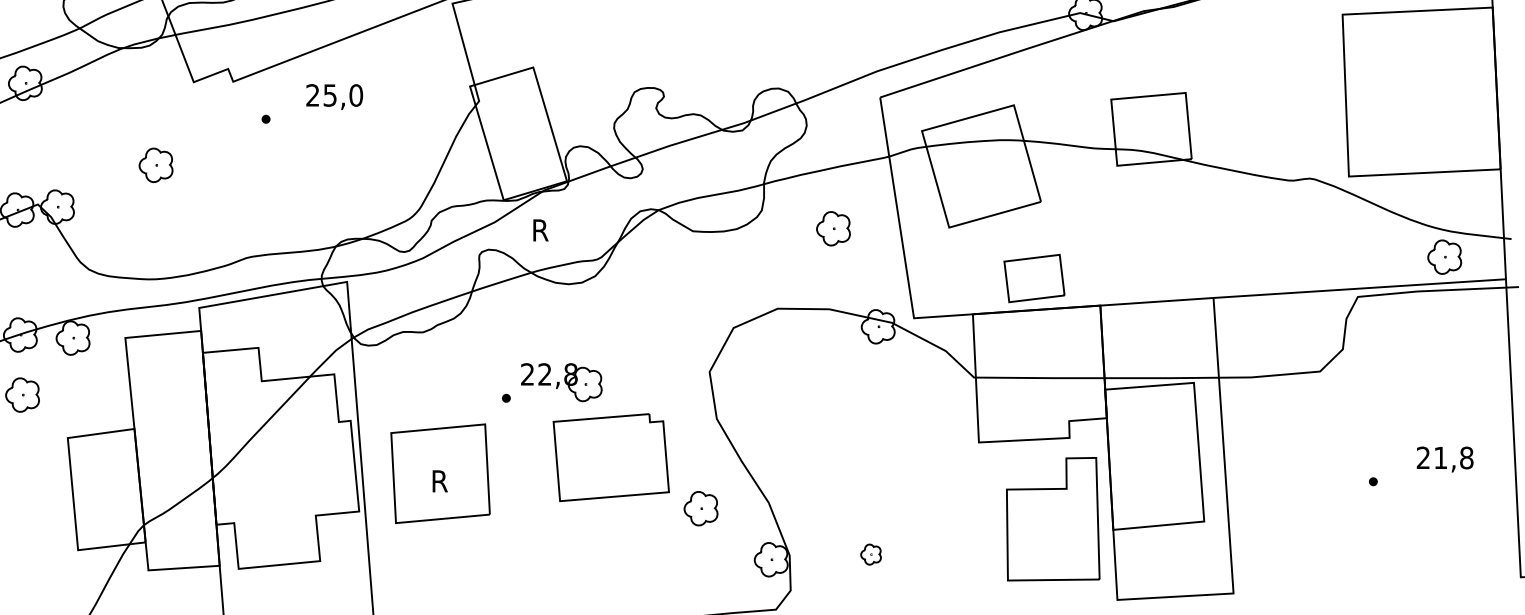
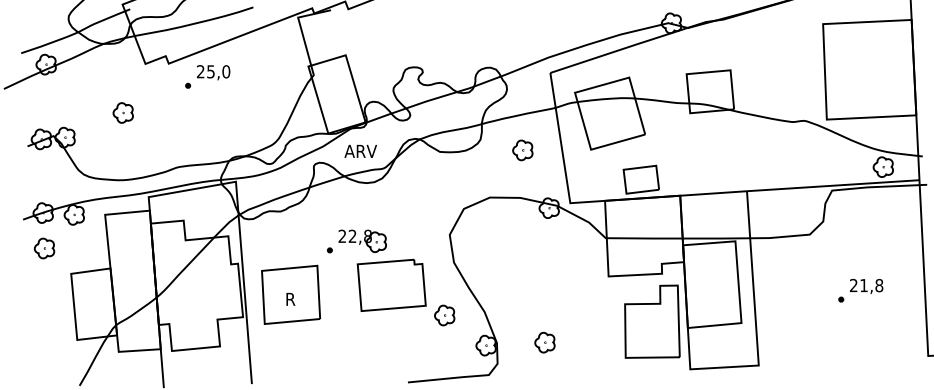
text: (334, 96) -> (213, 72), moved
text: (558, 228) -> (360, 150), R -> ARV
text: (1444, 457) -> (866, 285), moved
part: (870, 554) -> (544, 342), size x1.67

